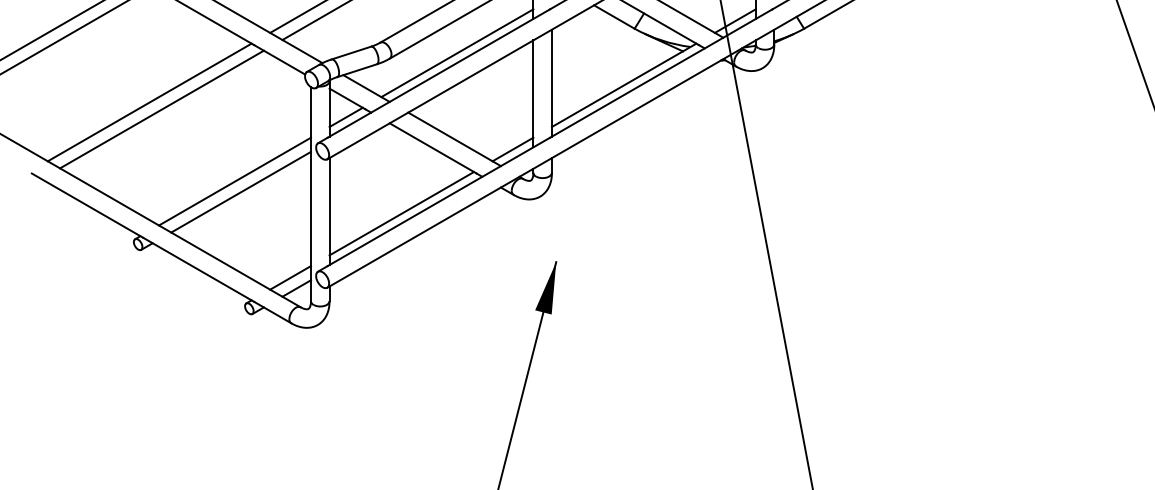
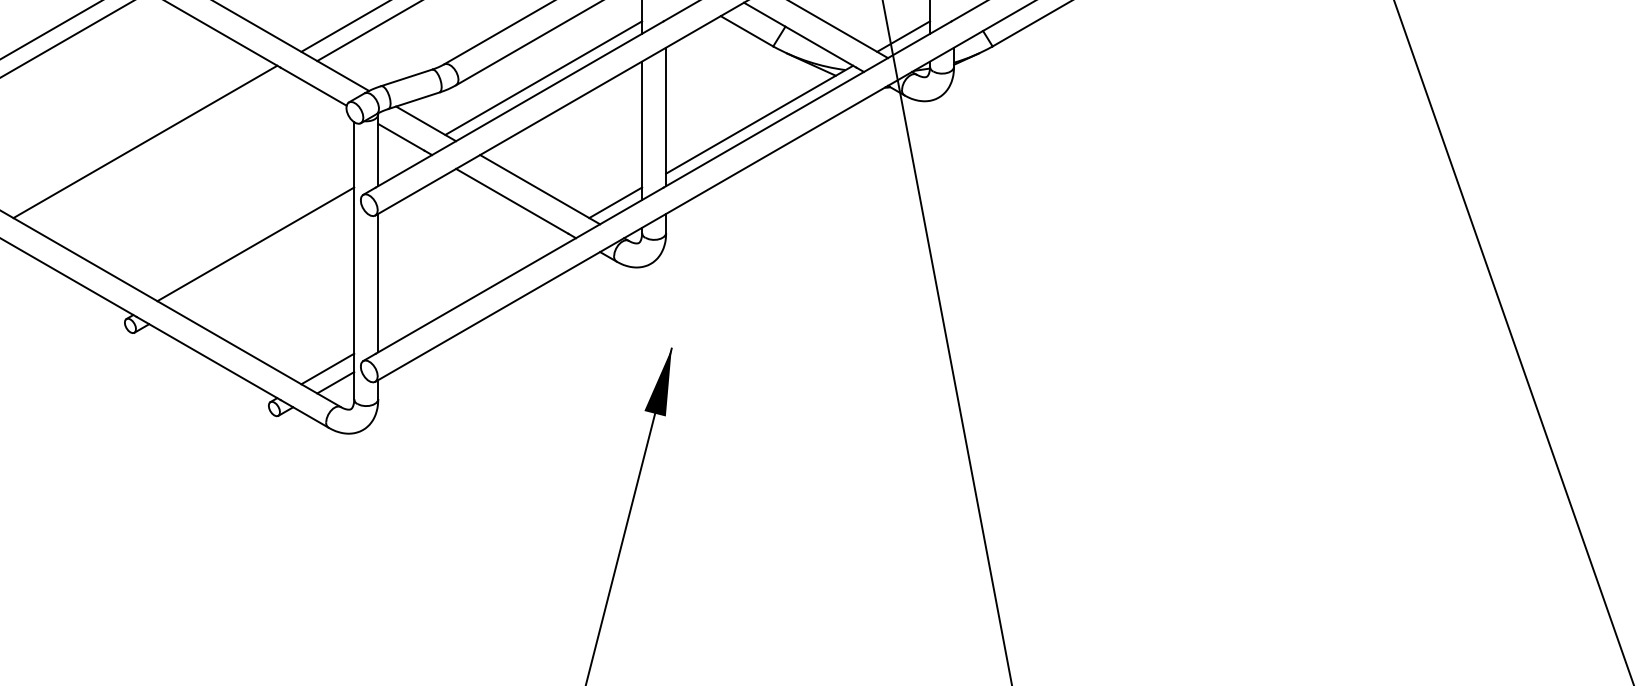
line: (162, 109) -> (161, 150), removed
line: (345, 116) -> (399, 160), removed
line: (240, 191) -> (263, 257), removed
line: (401, 213) -> (471, 285), removed

